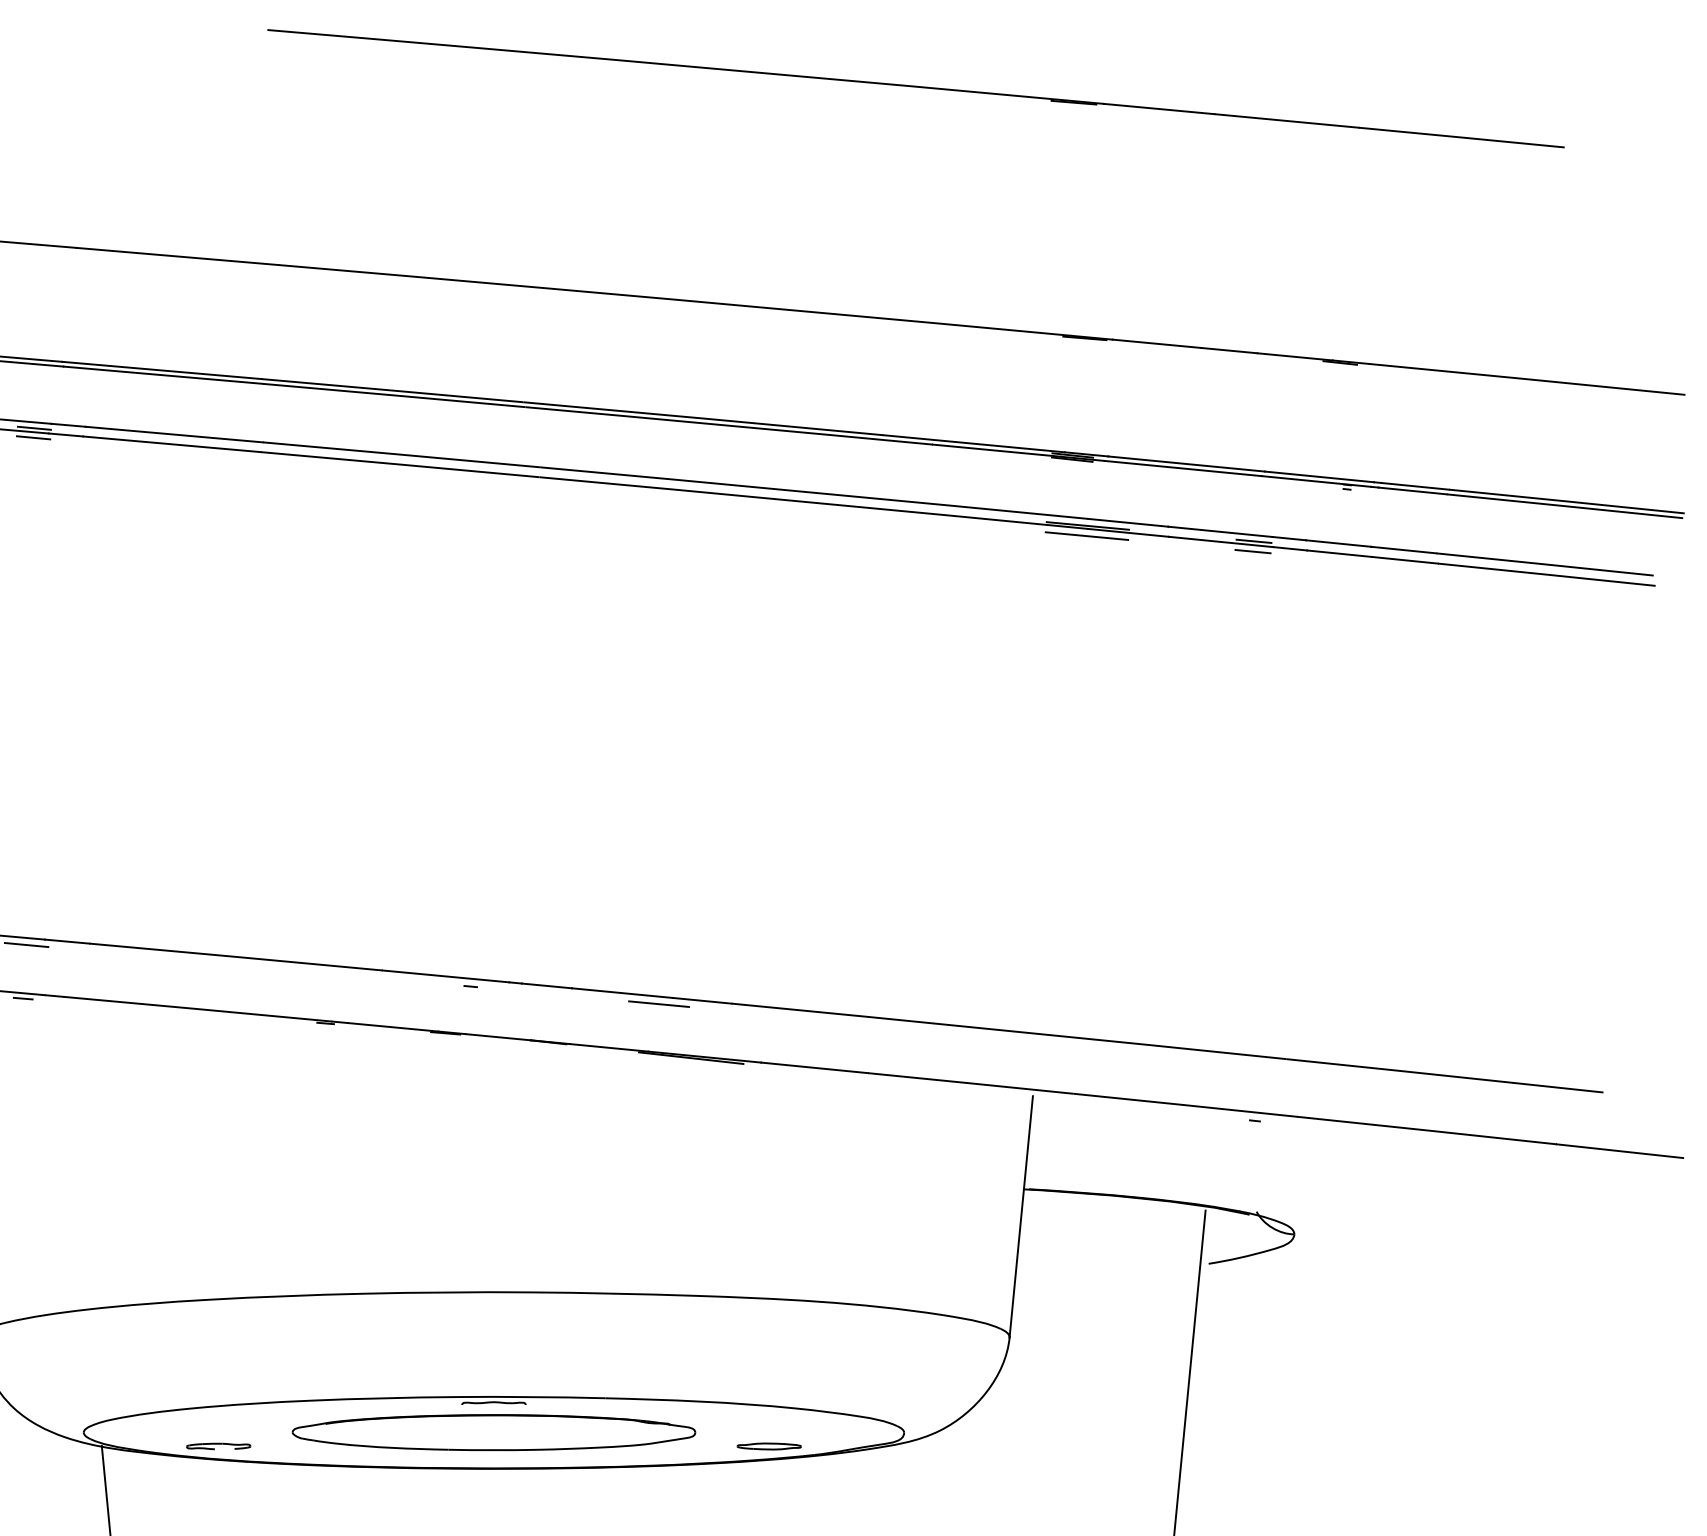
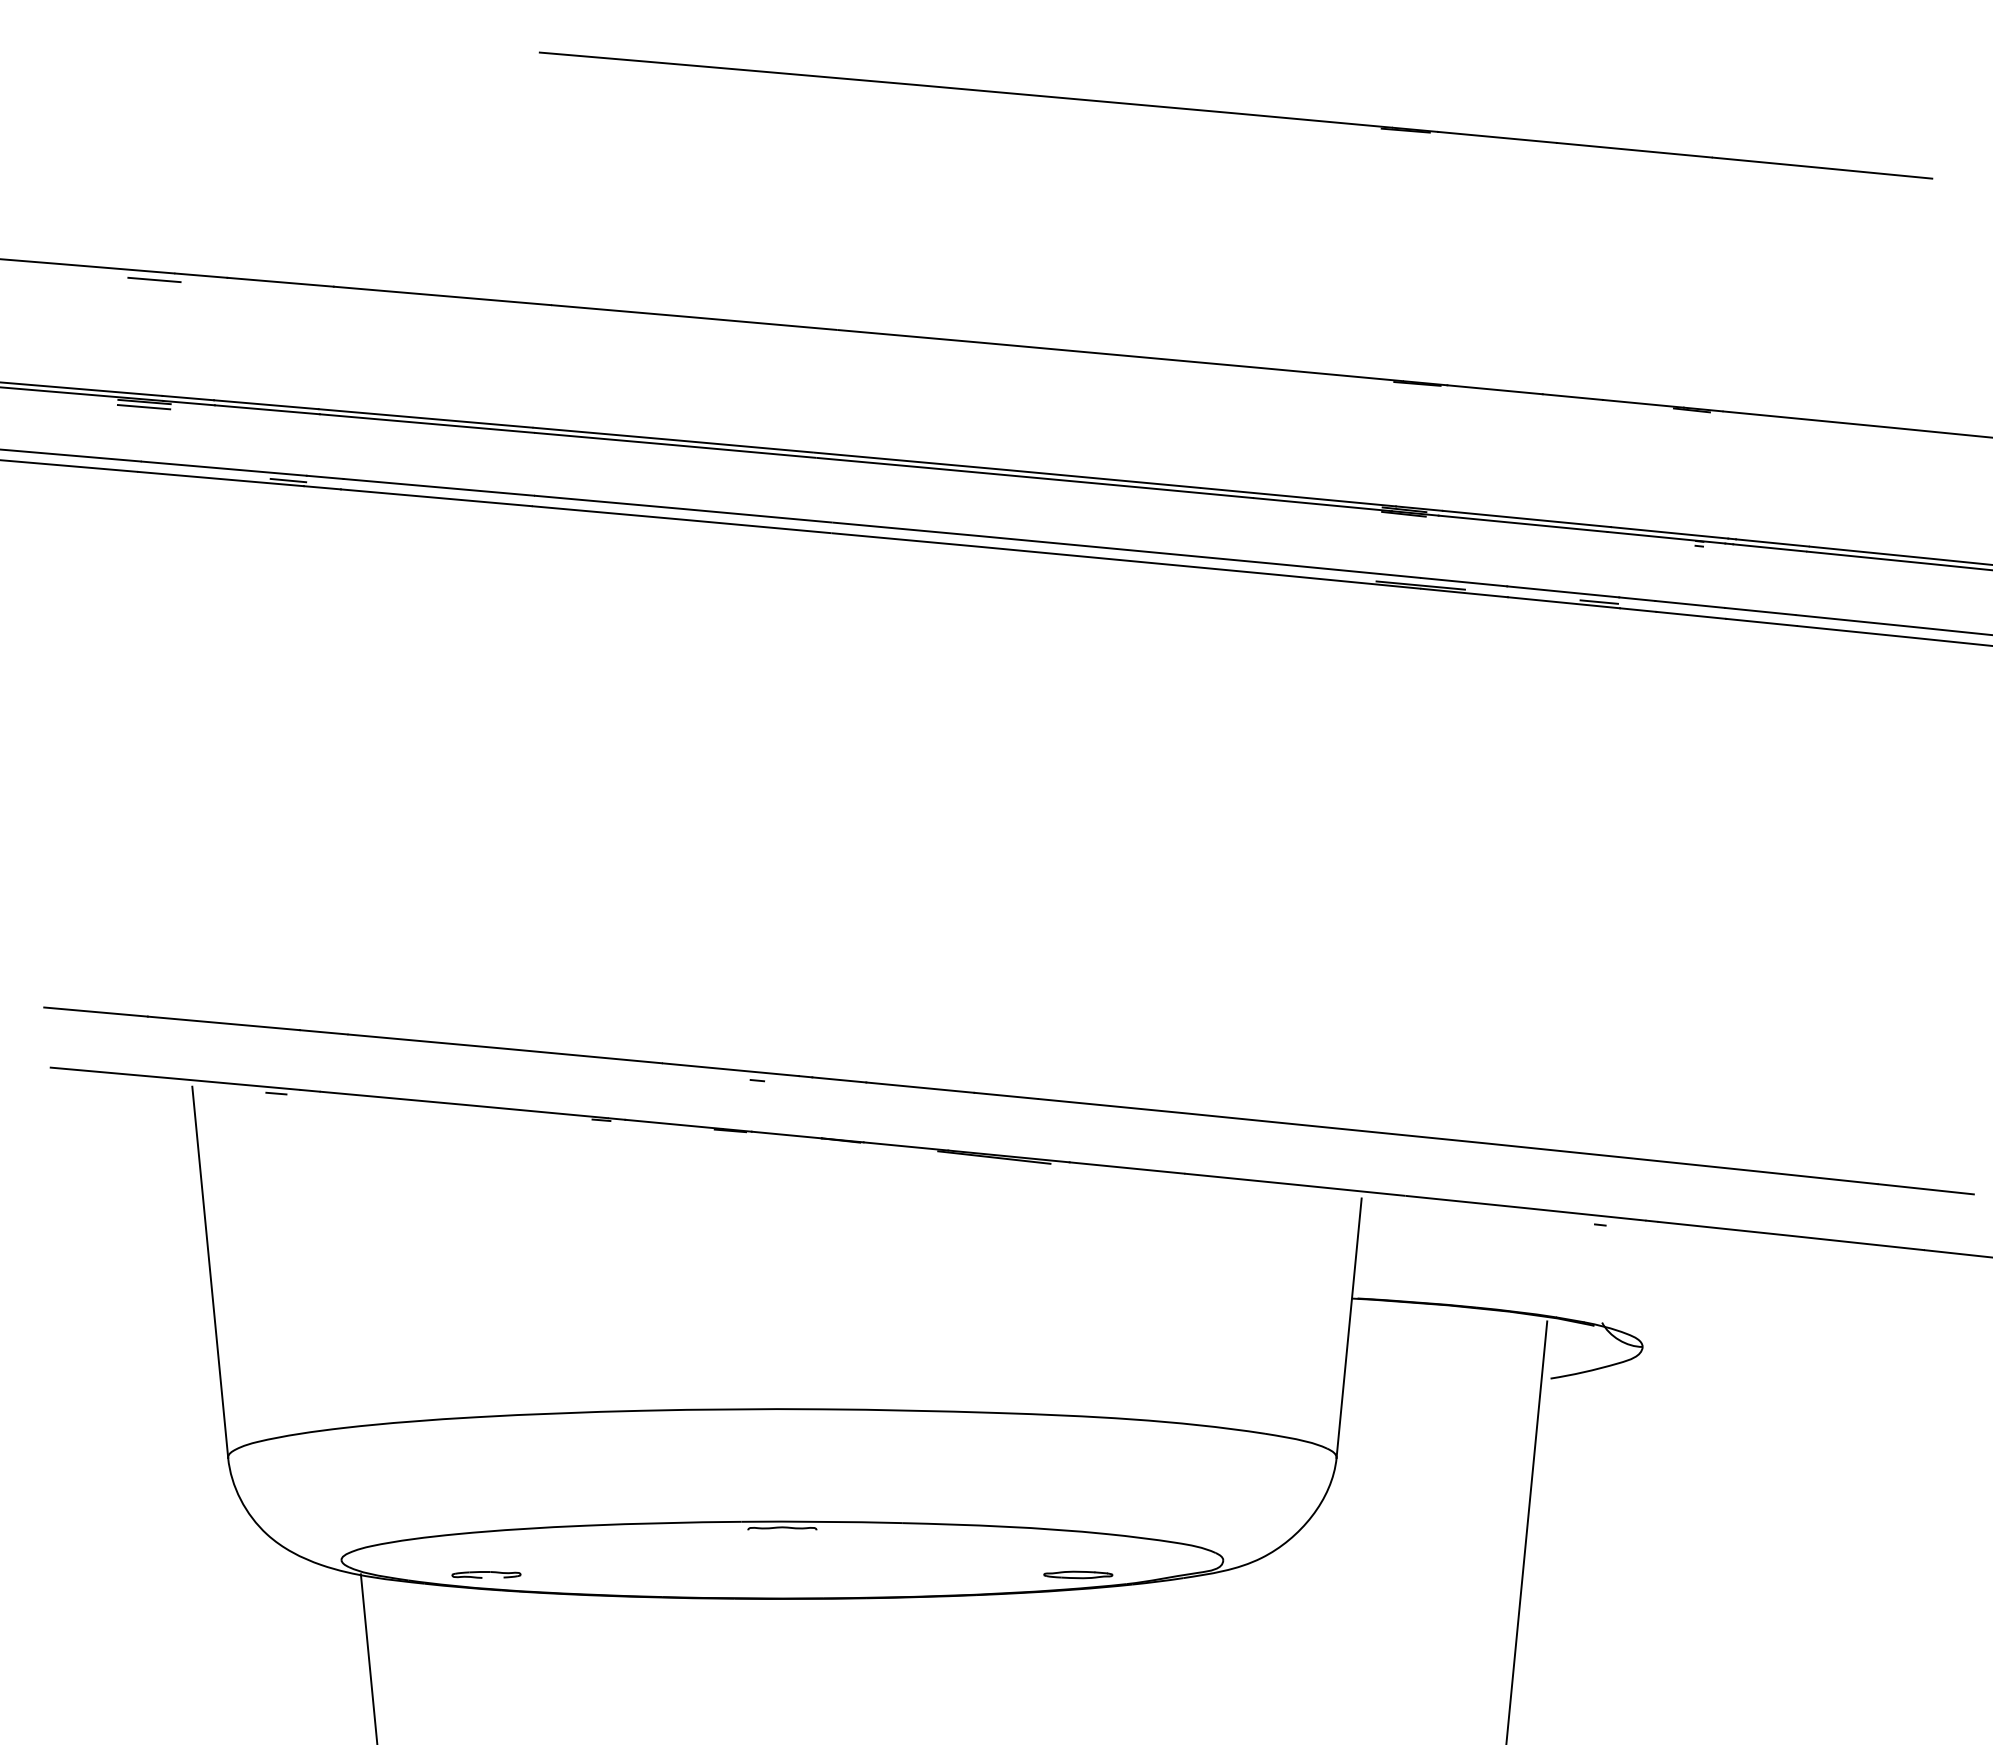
line: (33, 437) -> (287, 490), removed
line: (1086, 536) -> (1419, 596), removed
line: (1253, 551) -> (1598, 612), removed
line: (26, 944) -> (279, 1035), removed
line: (658, 1004) -> (959, 1099), removed
part: (494, 1432) -> (782, 1559), removed

